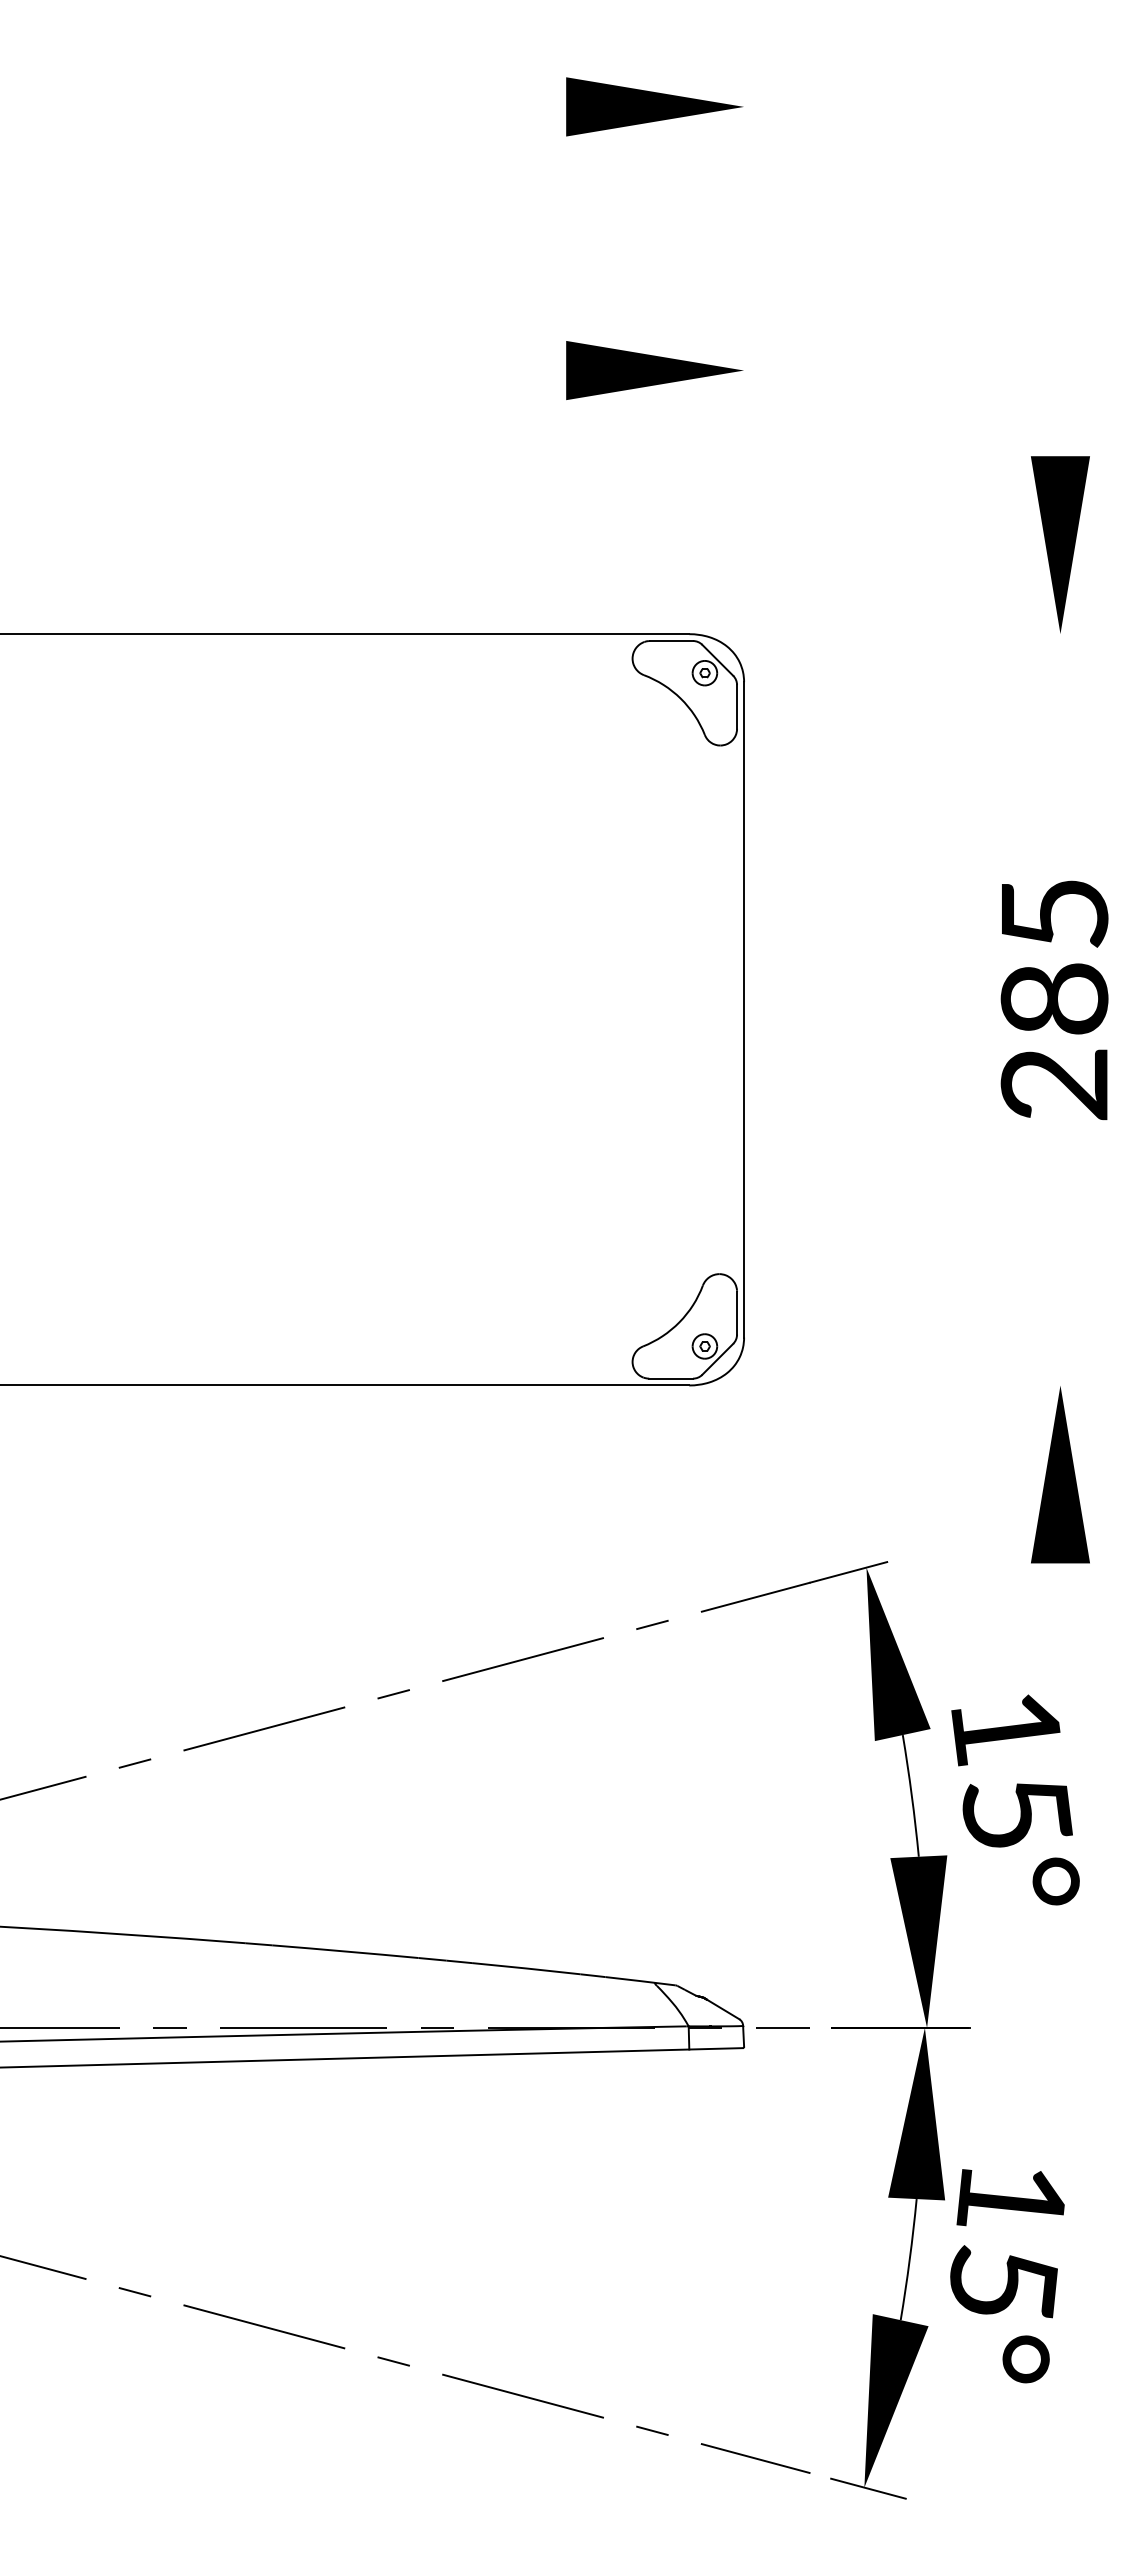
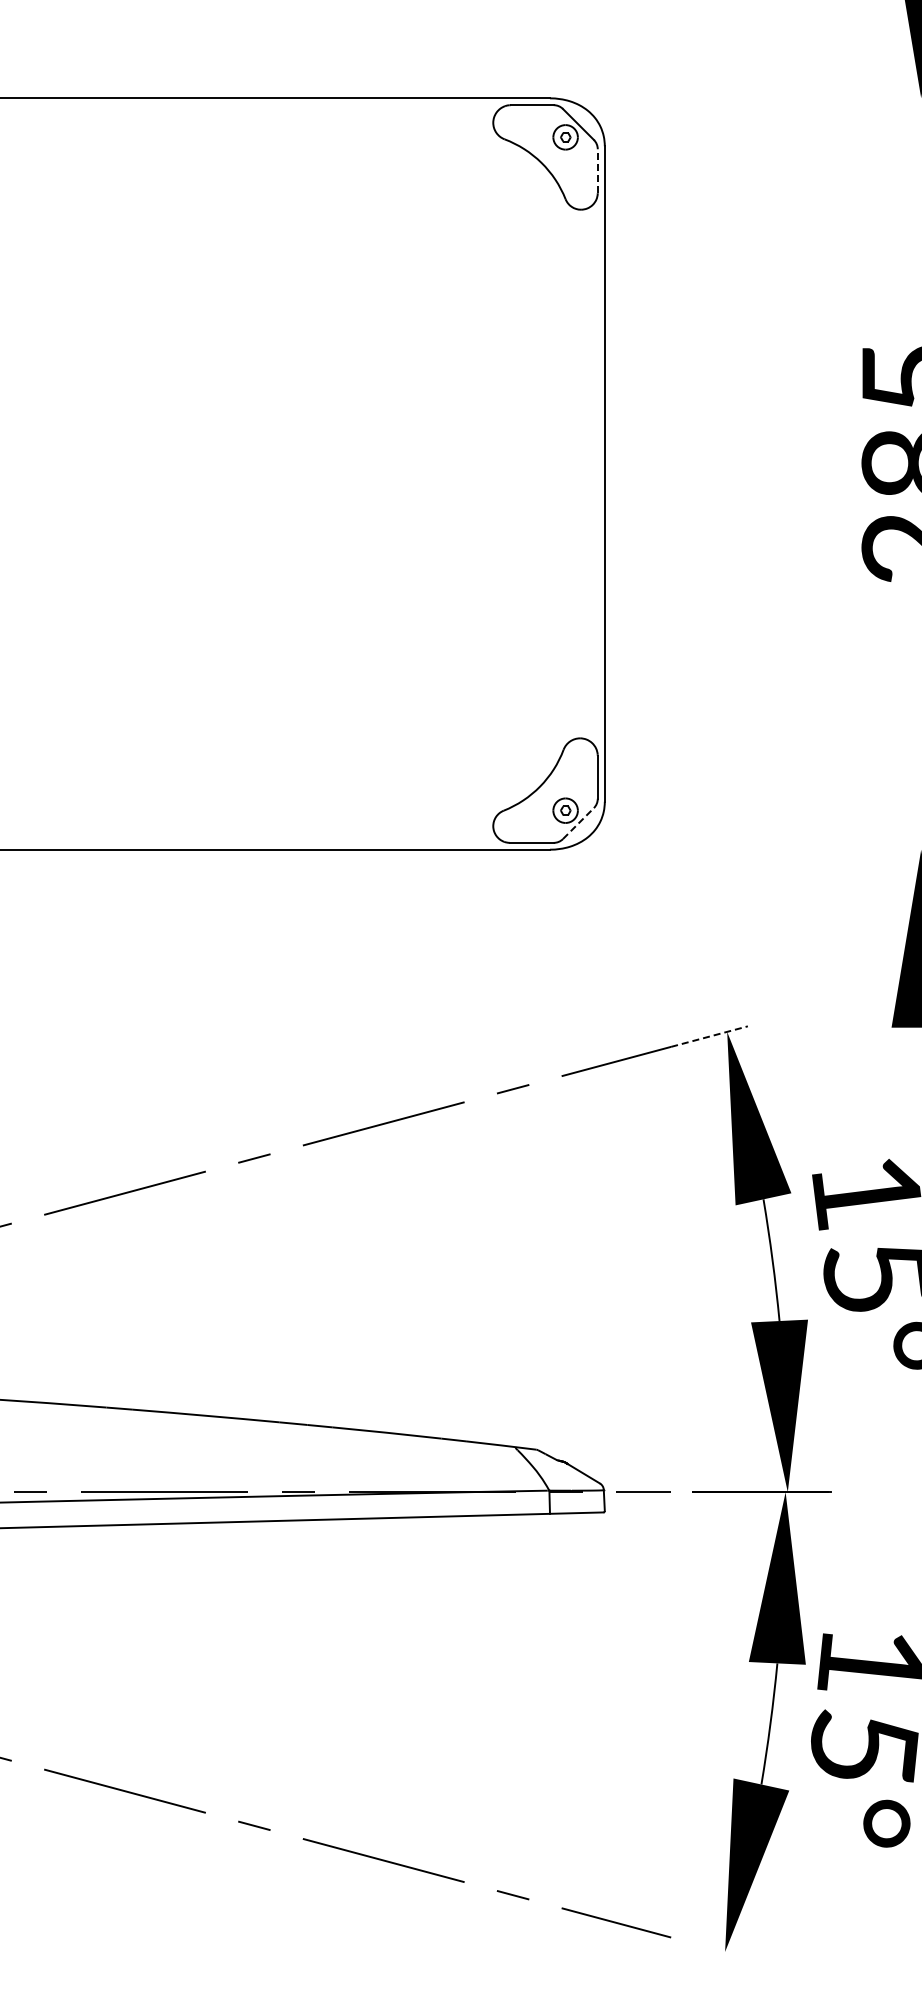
line: (737, 706) -> (598, 170), solid -> dashed
line: (717, 1359) -> (578, 823), solid -> dashed
line: (848, 1572) -> (709, 1036), solid -> dashed
line: (868, 2488) -> (729, 1952), removed

